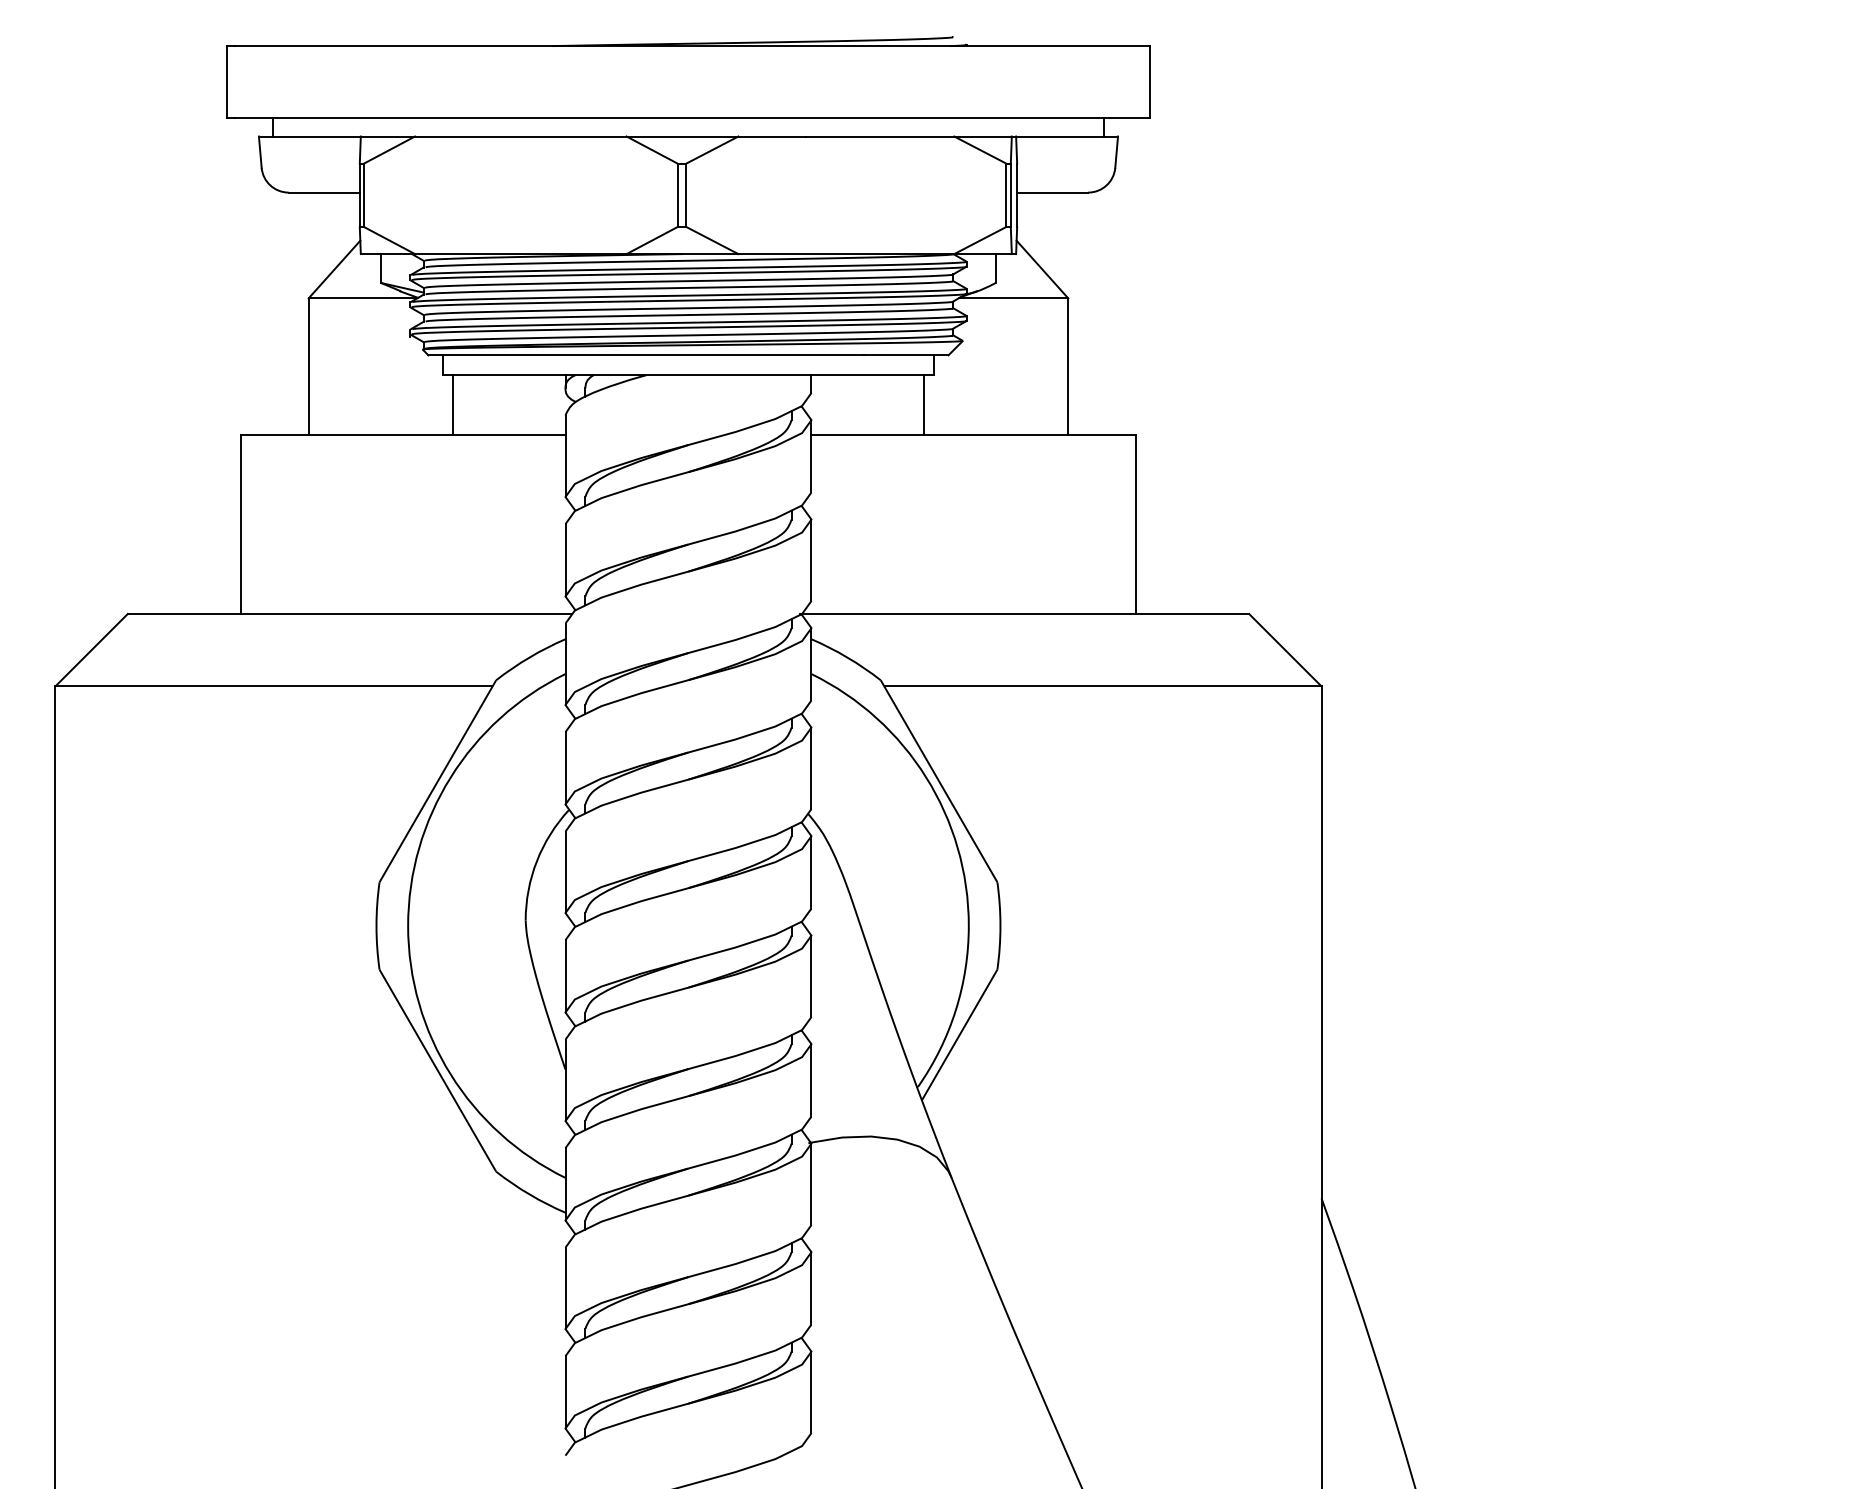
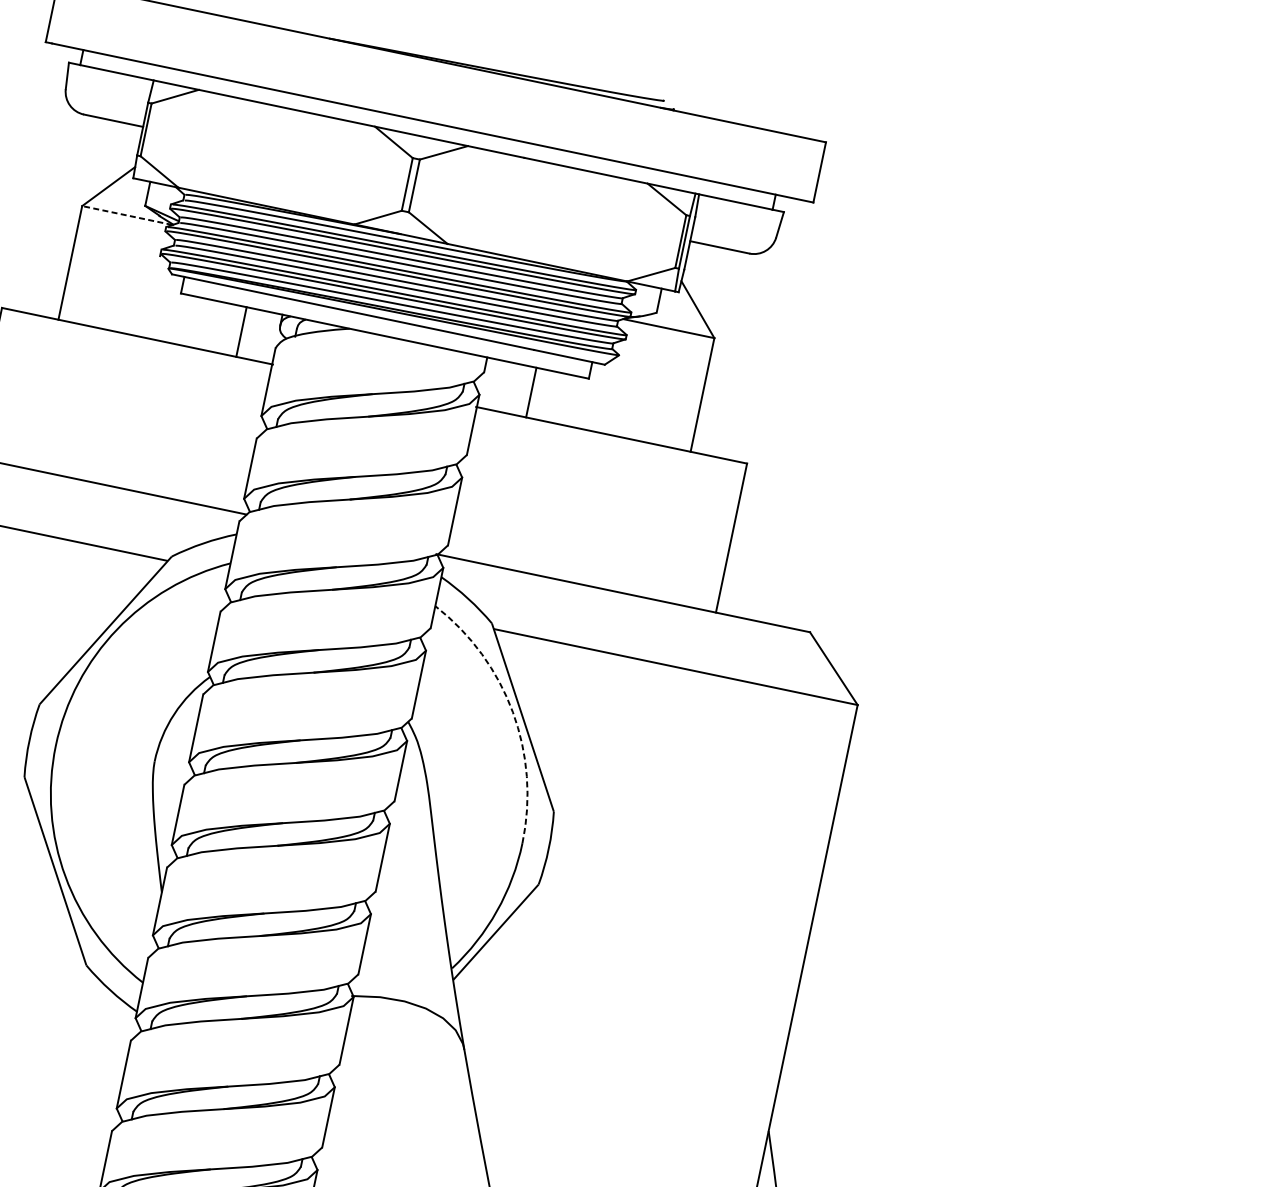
line: (362, 298) -> (126, 215), solid -> dashed
line: (453, 404) -> (241, 331), moved
line: (923, 404) -> (531, 392), moved
arc: (926, 777) -> (513, 712), solid -> dashed

